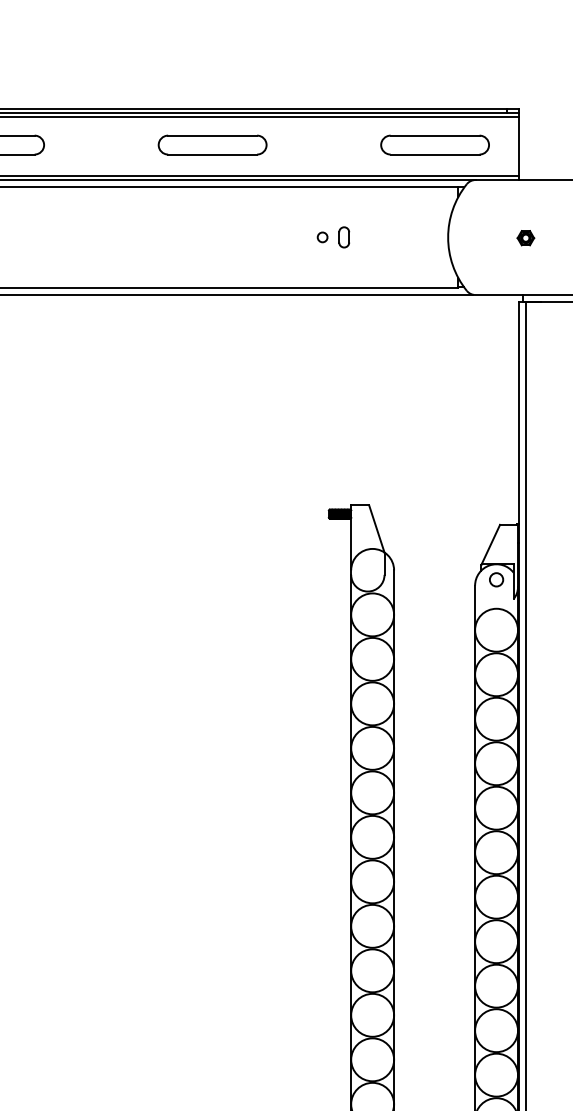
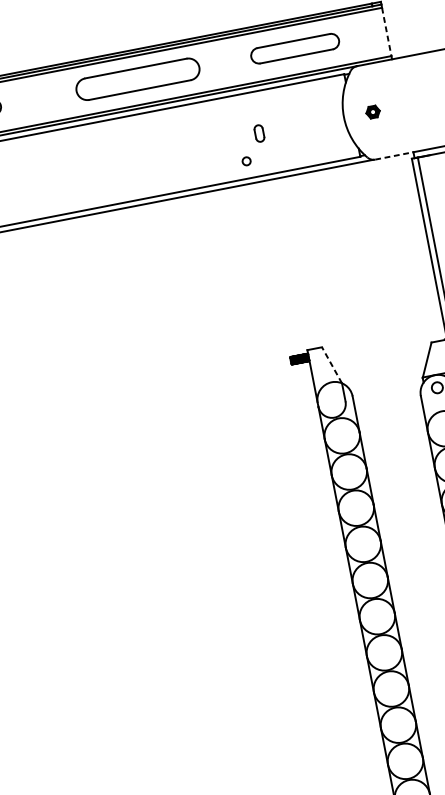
part: (212, 144) -> (137, 78), size x1.4
part: (434, 144) -> (294, 48), moved
line: (518, 146) -> (386, 32), solid -> dashed
circle: (322, 237) -> (246, 161), moved
part: (525, 238) -> (372, 112), moved
line: (499, 295) -> (394, 156), solid -> dashed
line: (376, 528) -> (331, 365), solid -> dashed

